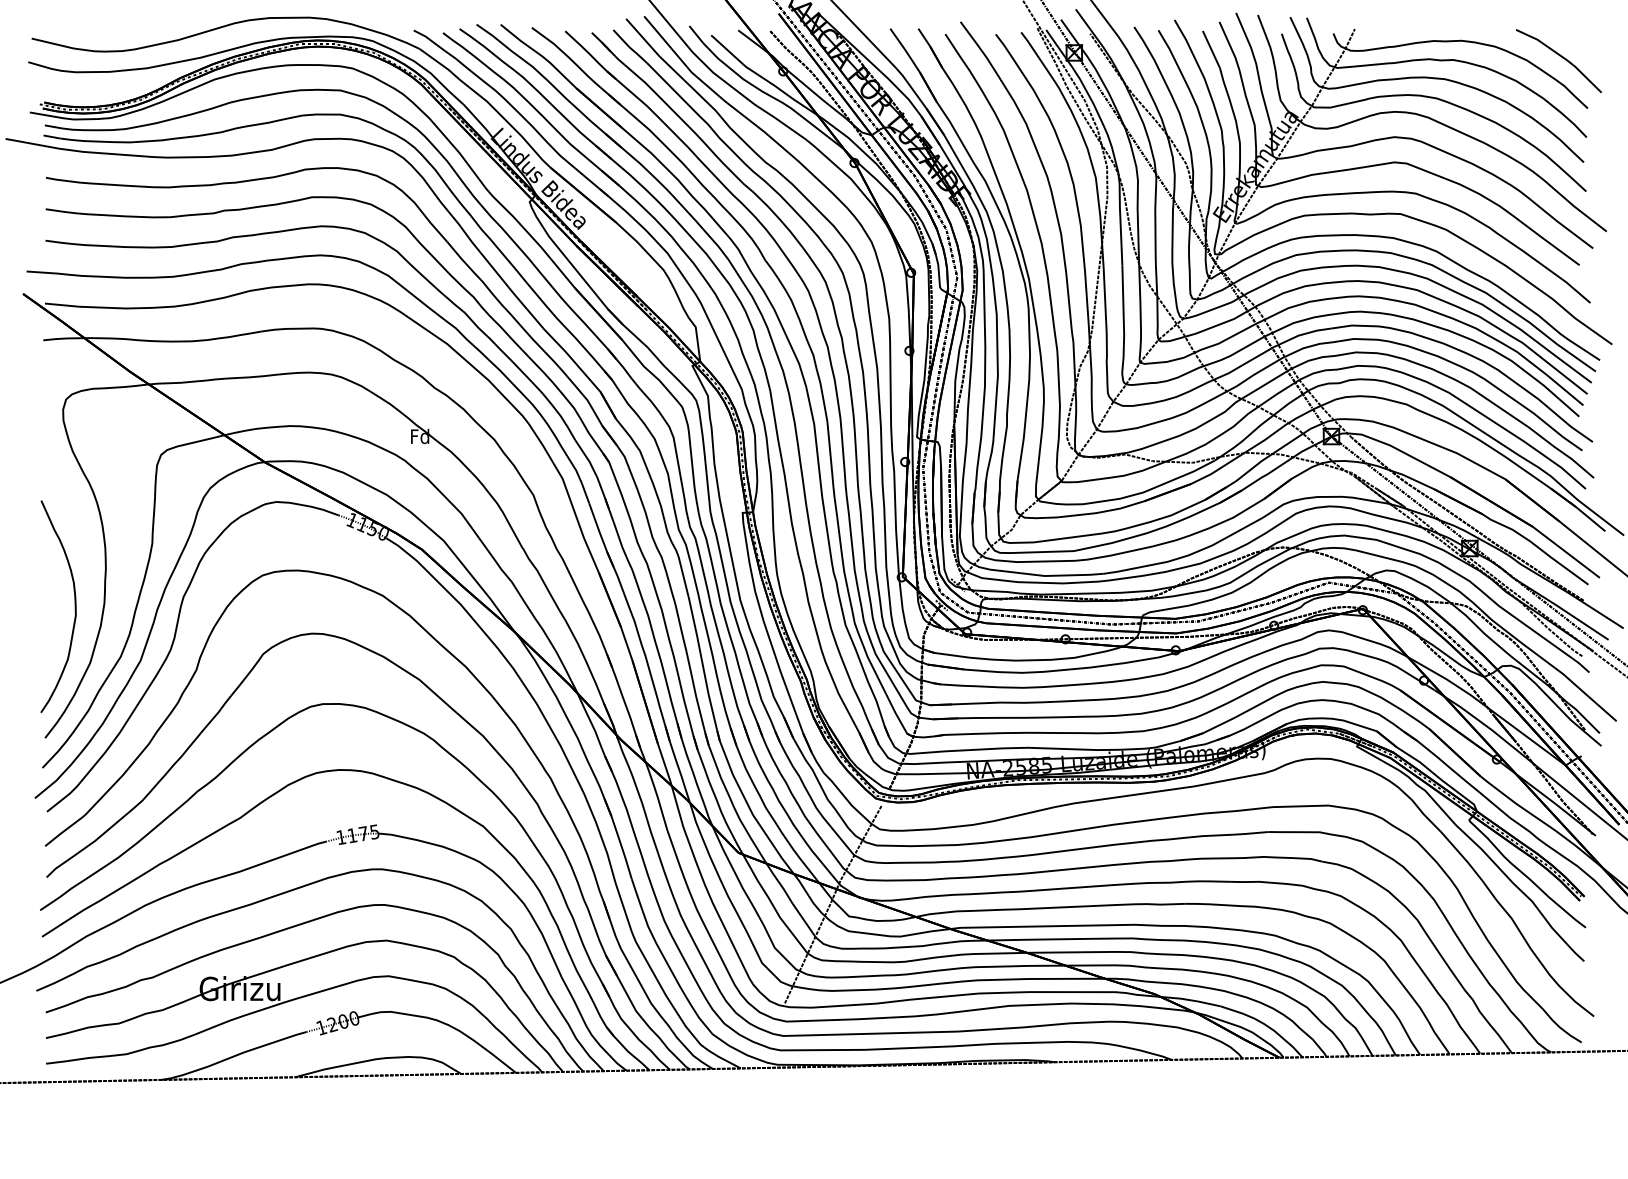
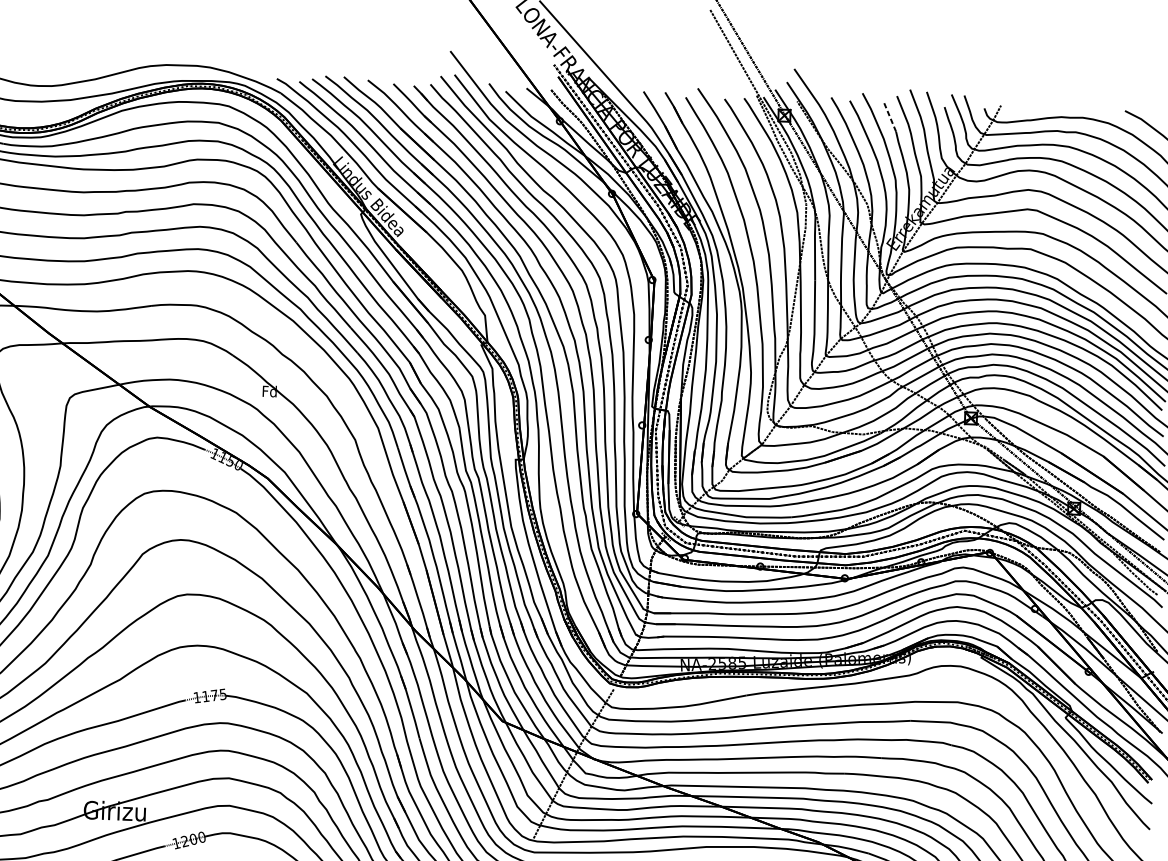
line: (1211, 49) -> (890, 117), solid -> dashed

